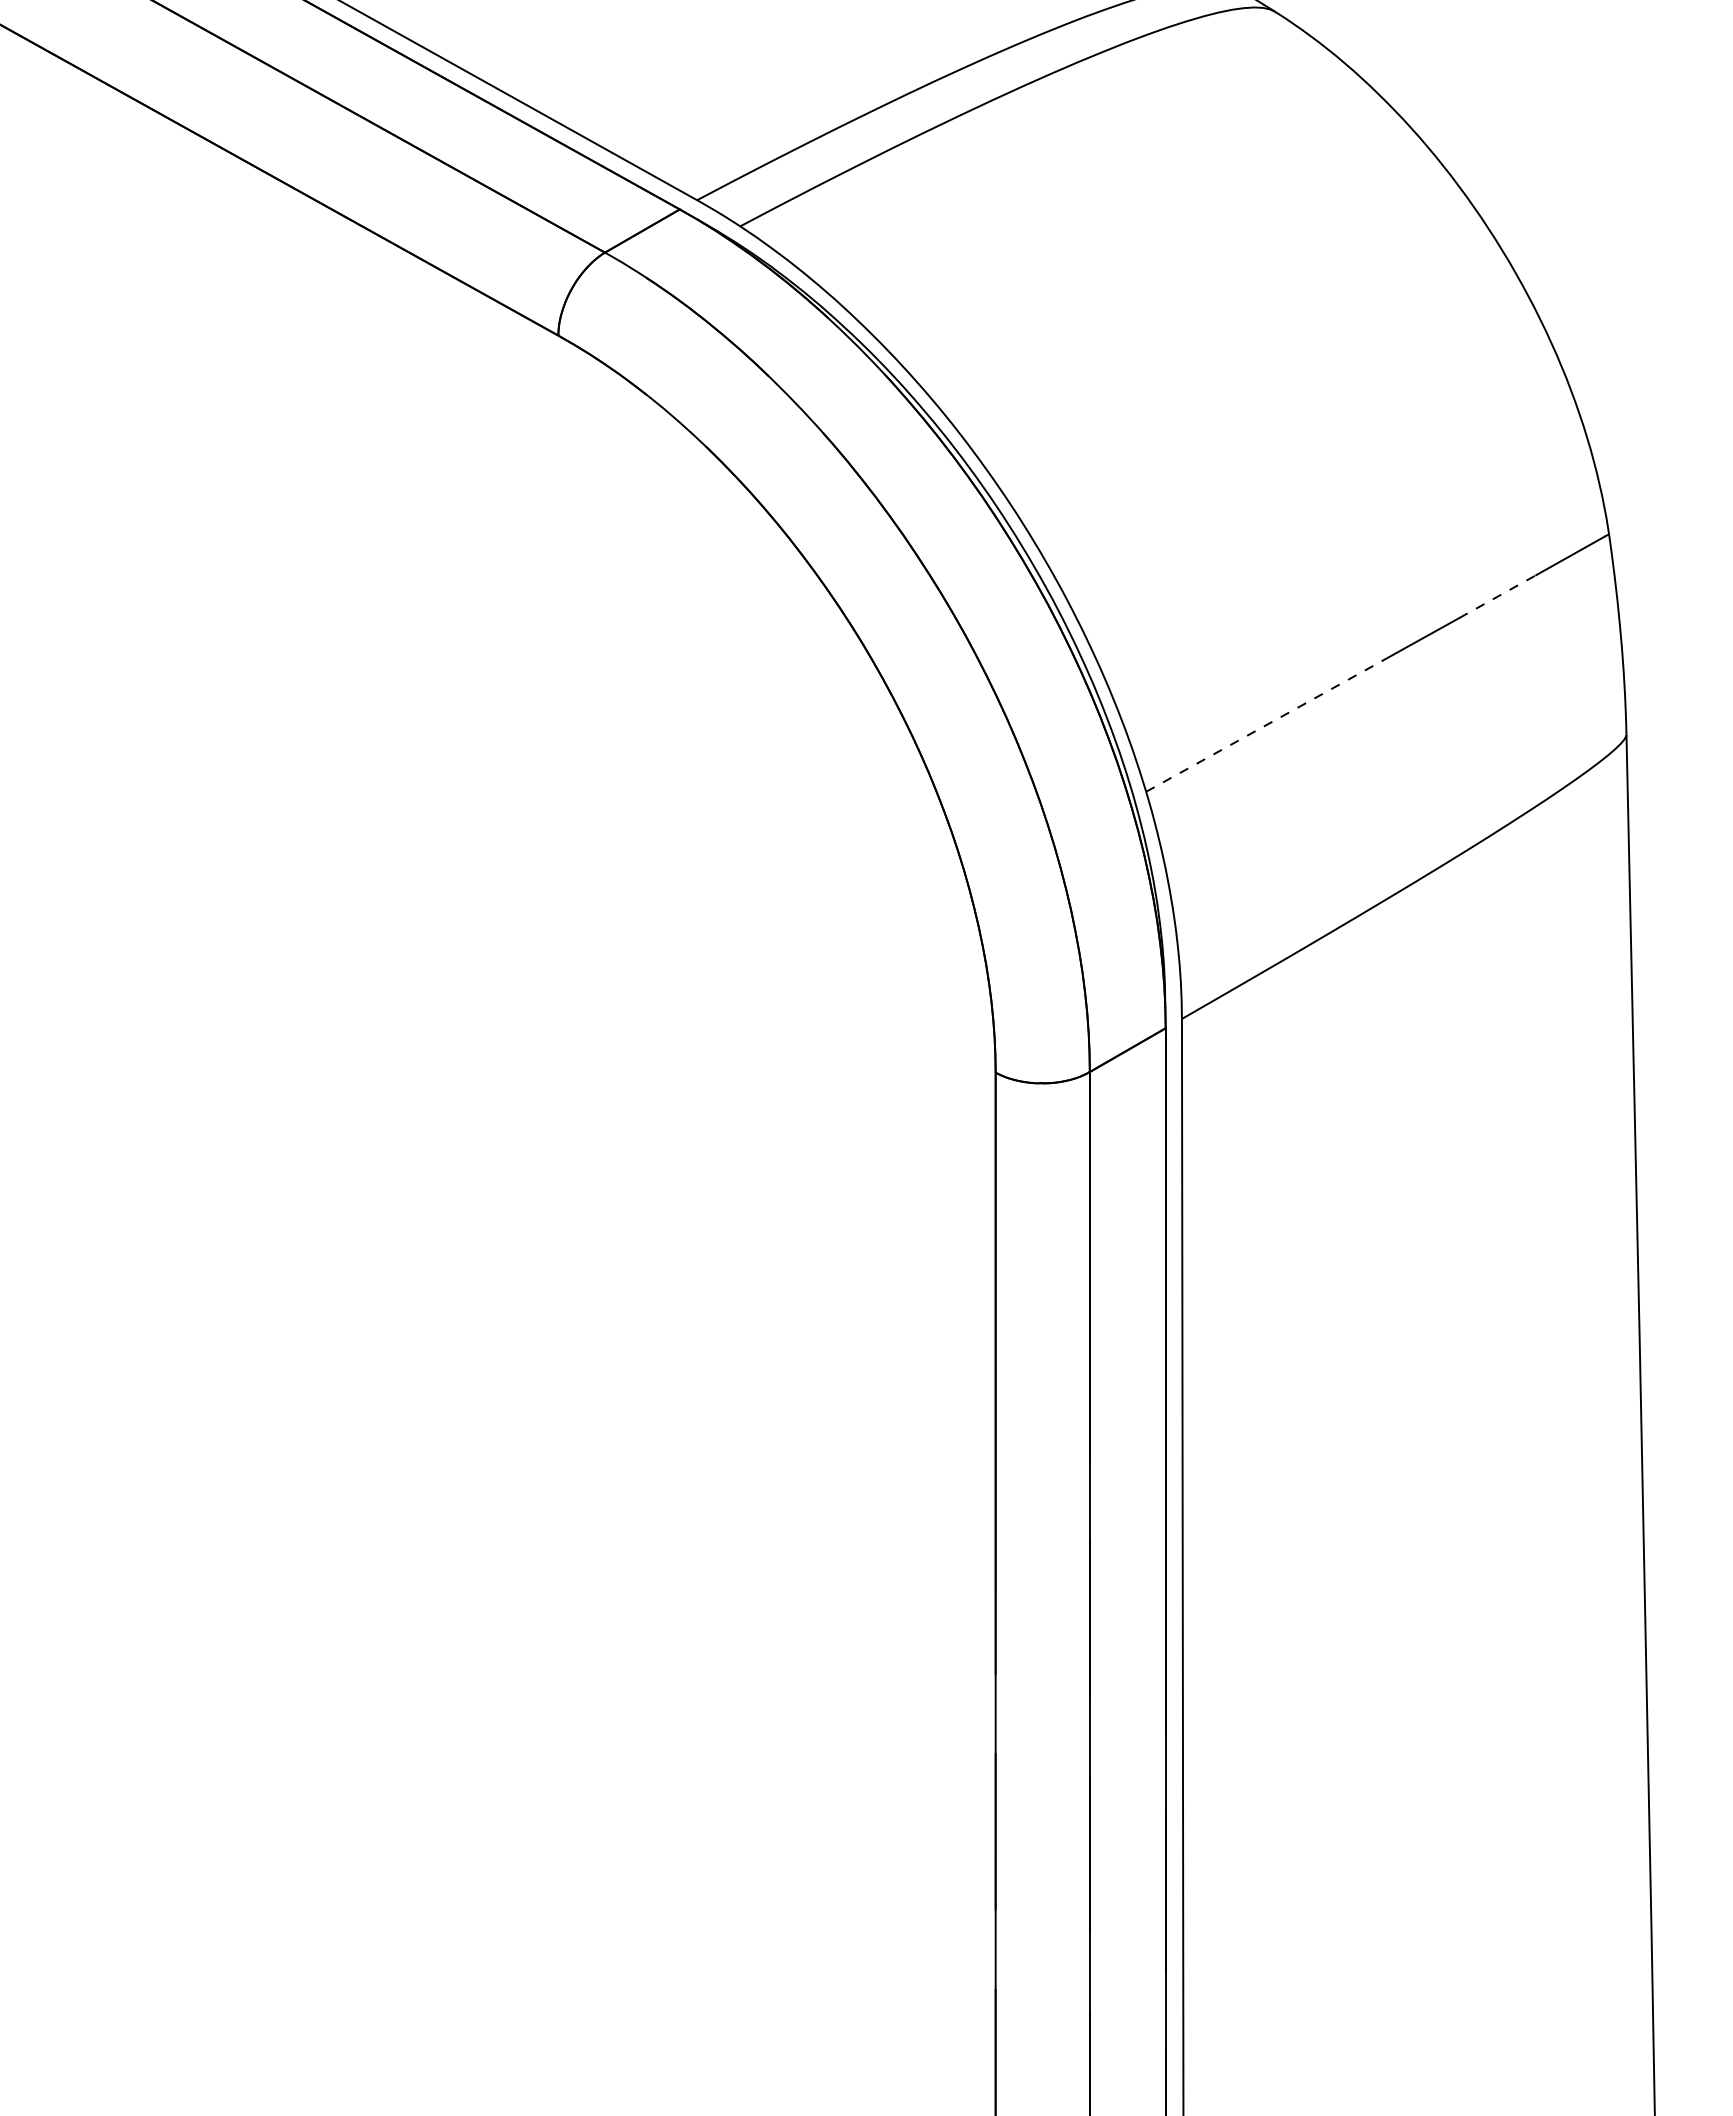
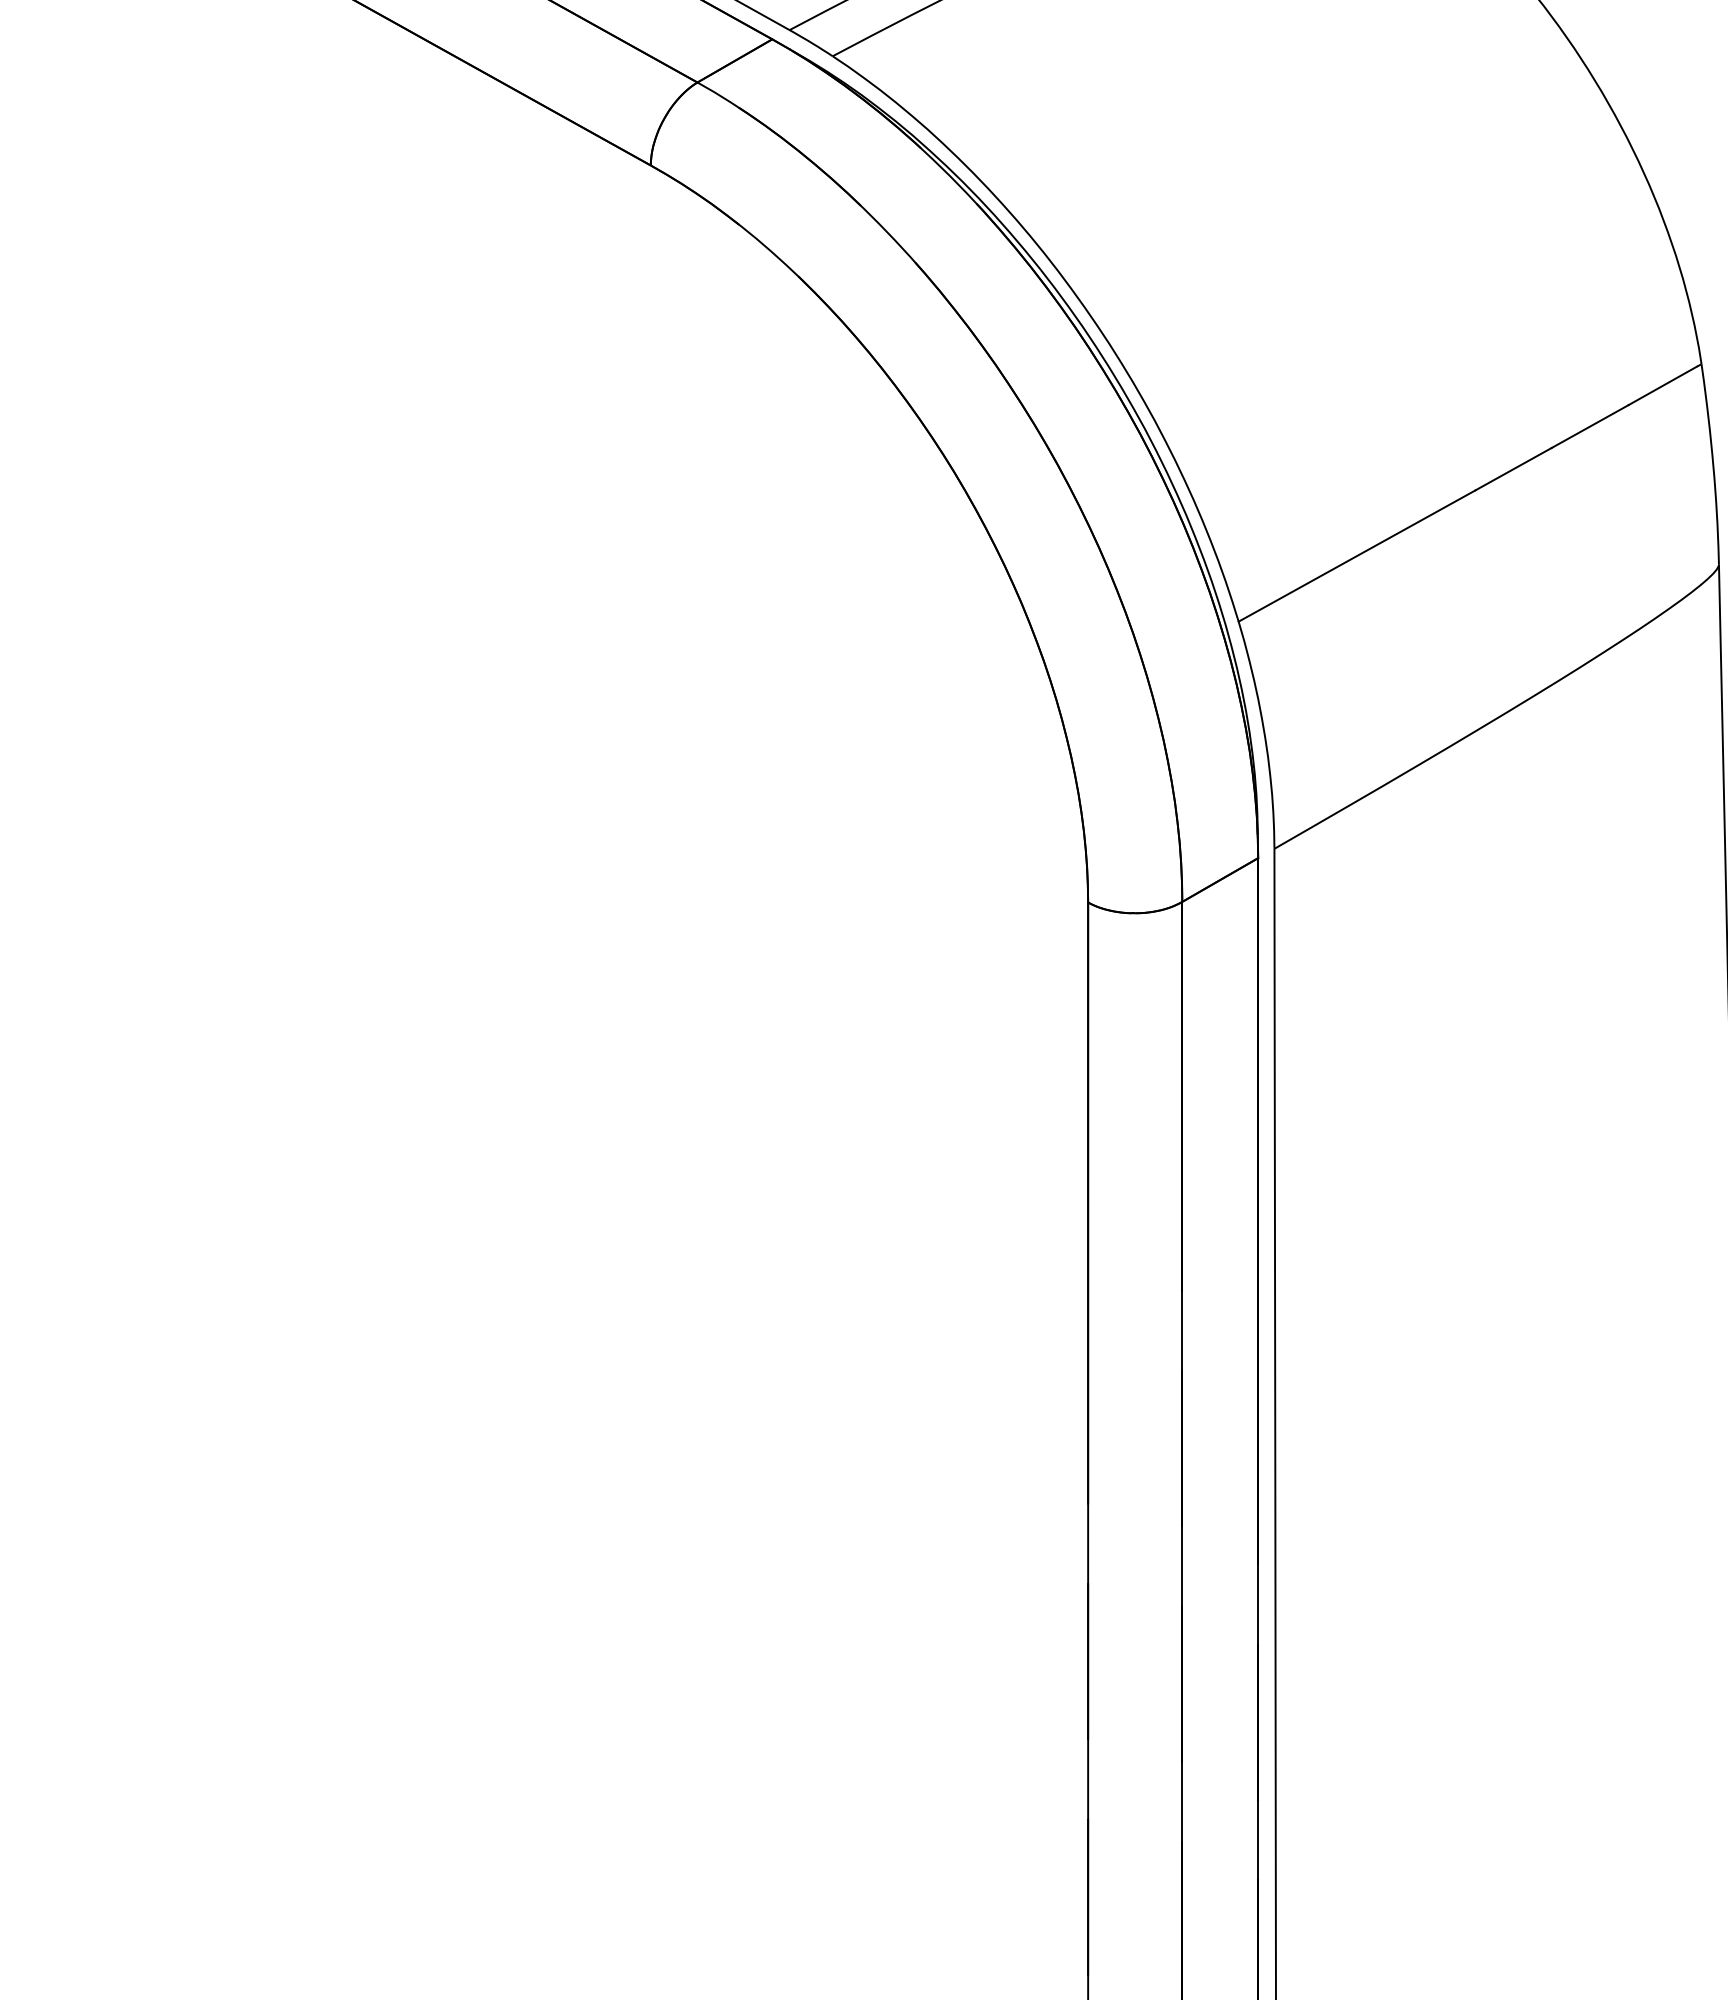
line: (1498, 596) -> (1590, 426), dashed -> solid
line: (1265, 725) -> (1357, 555), dashed -> solid

